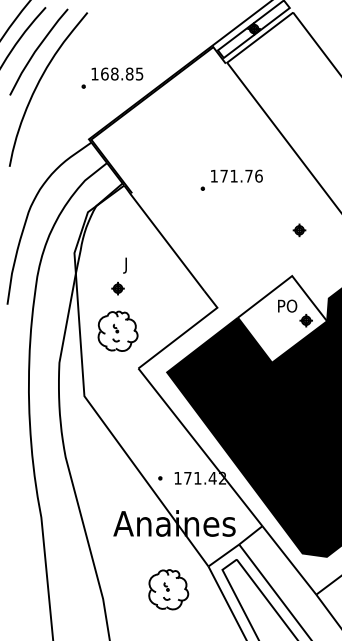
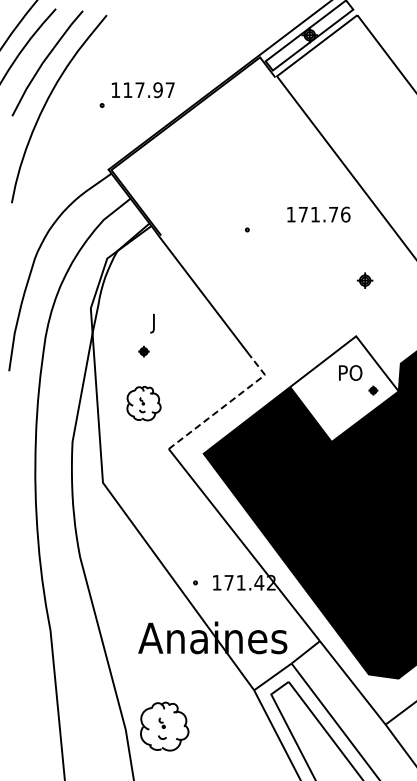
text: (121, 74) -> (148, 90), 168.85 -> 117.97
text: (236, 176) -> (318, 214), moved
part: (117, 288) -> (143, 351), size x0.7
part: (306, 320) -> (373, 390), size x0.6
part: (117, 331) -> (143, 403), size x0.7
line: (186, 331) -> (227, 403), solid -> dashed
part: (168, 589) -> (164, 726), moved

